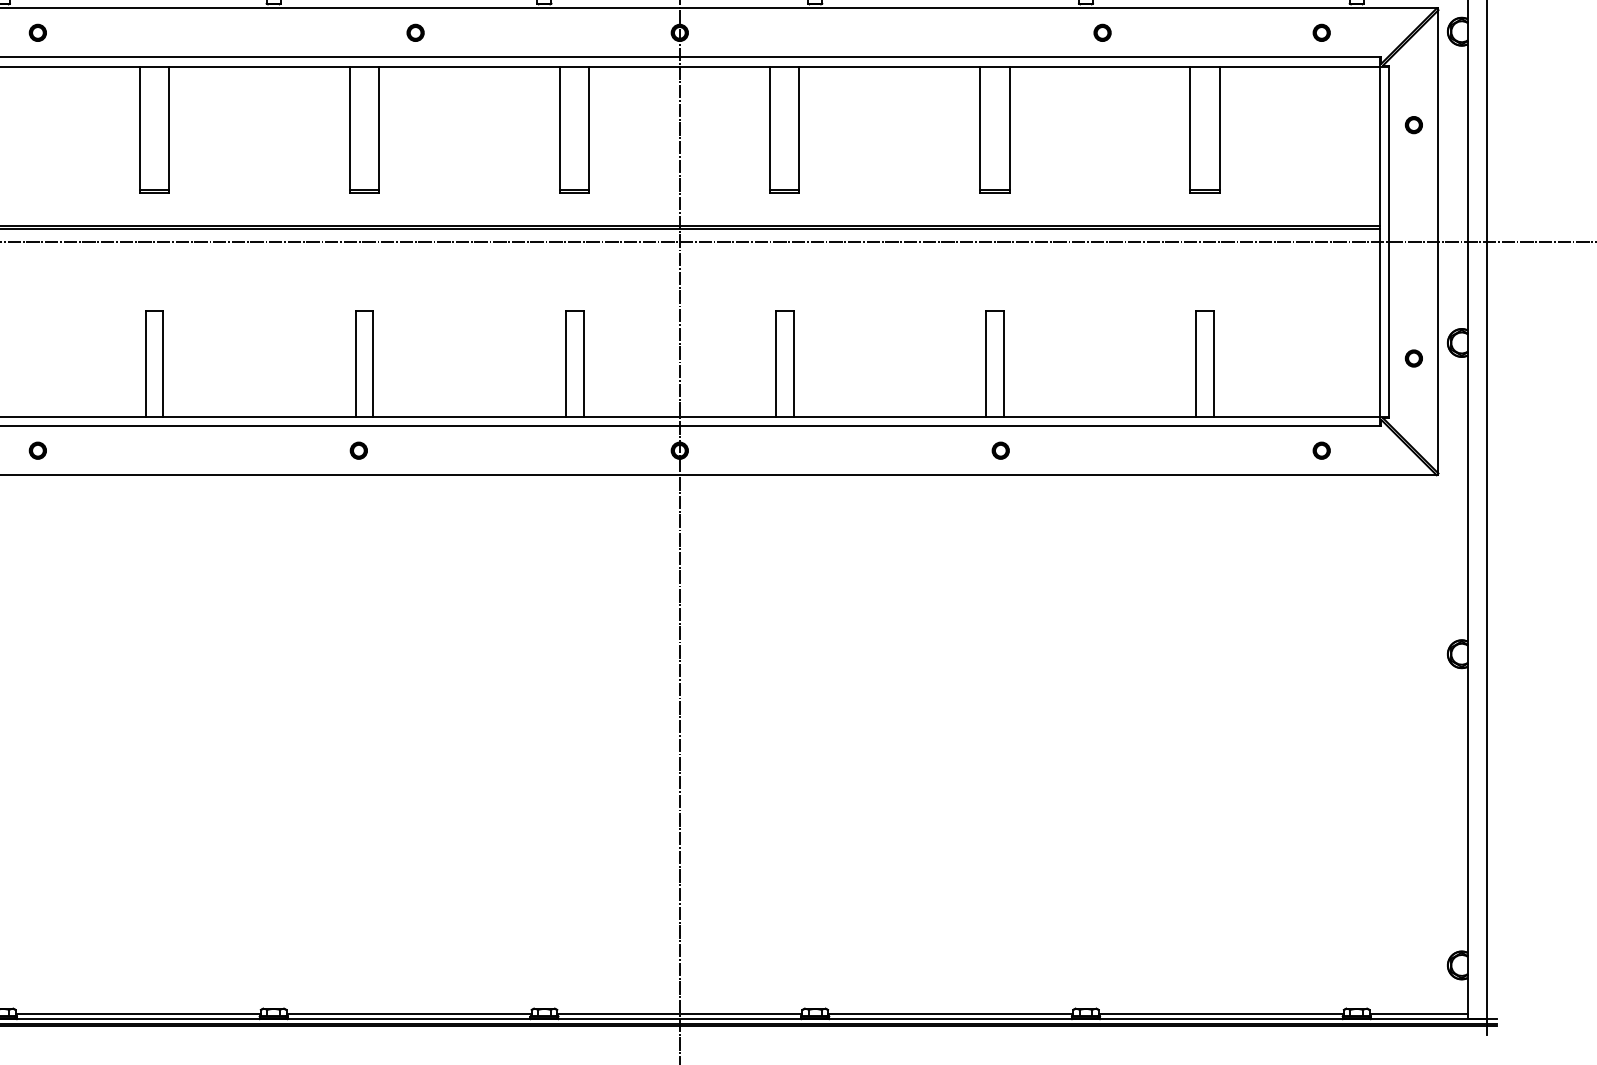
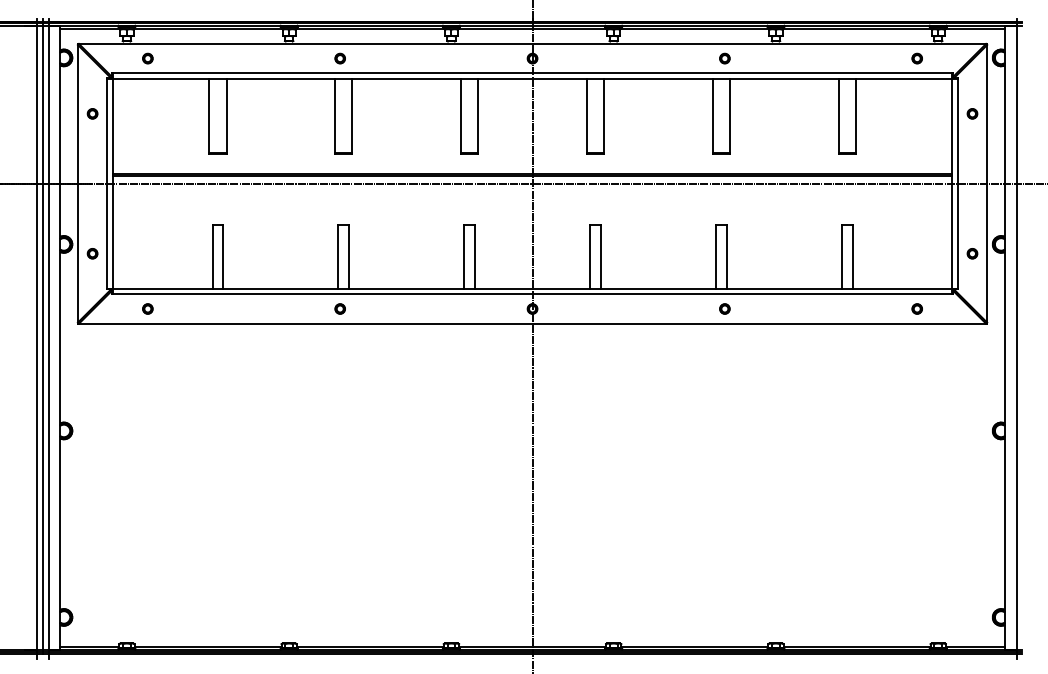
part: (414, 32) -> (339, 58), moved
part: (1101, 32) -> (724, 58), moved

